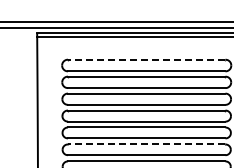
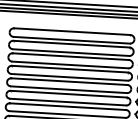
line: (146, 59) -> (72, 31), dashed -> solid
line: (146, 144) -> (68, 94), dashed -> solid

